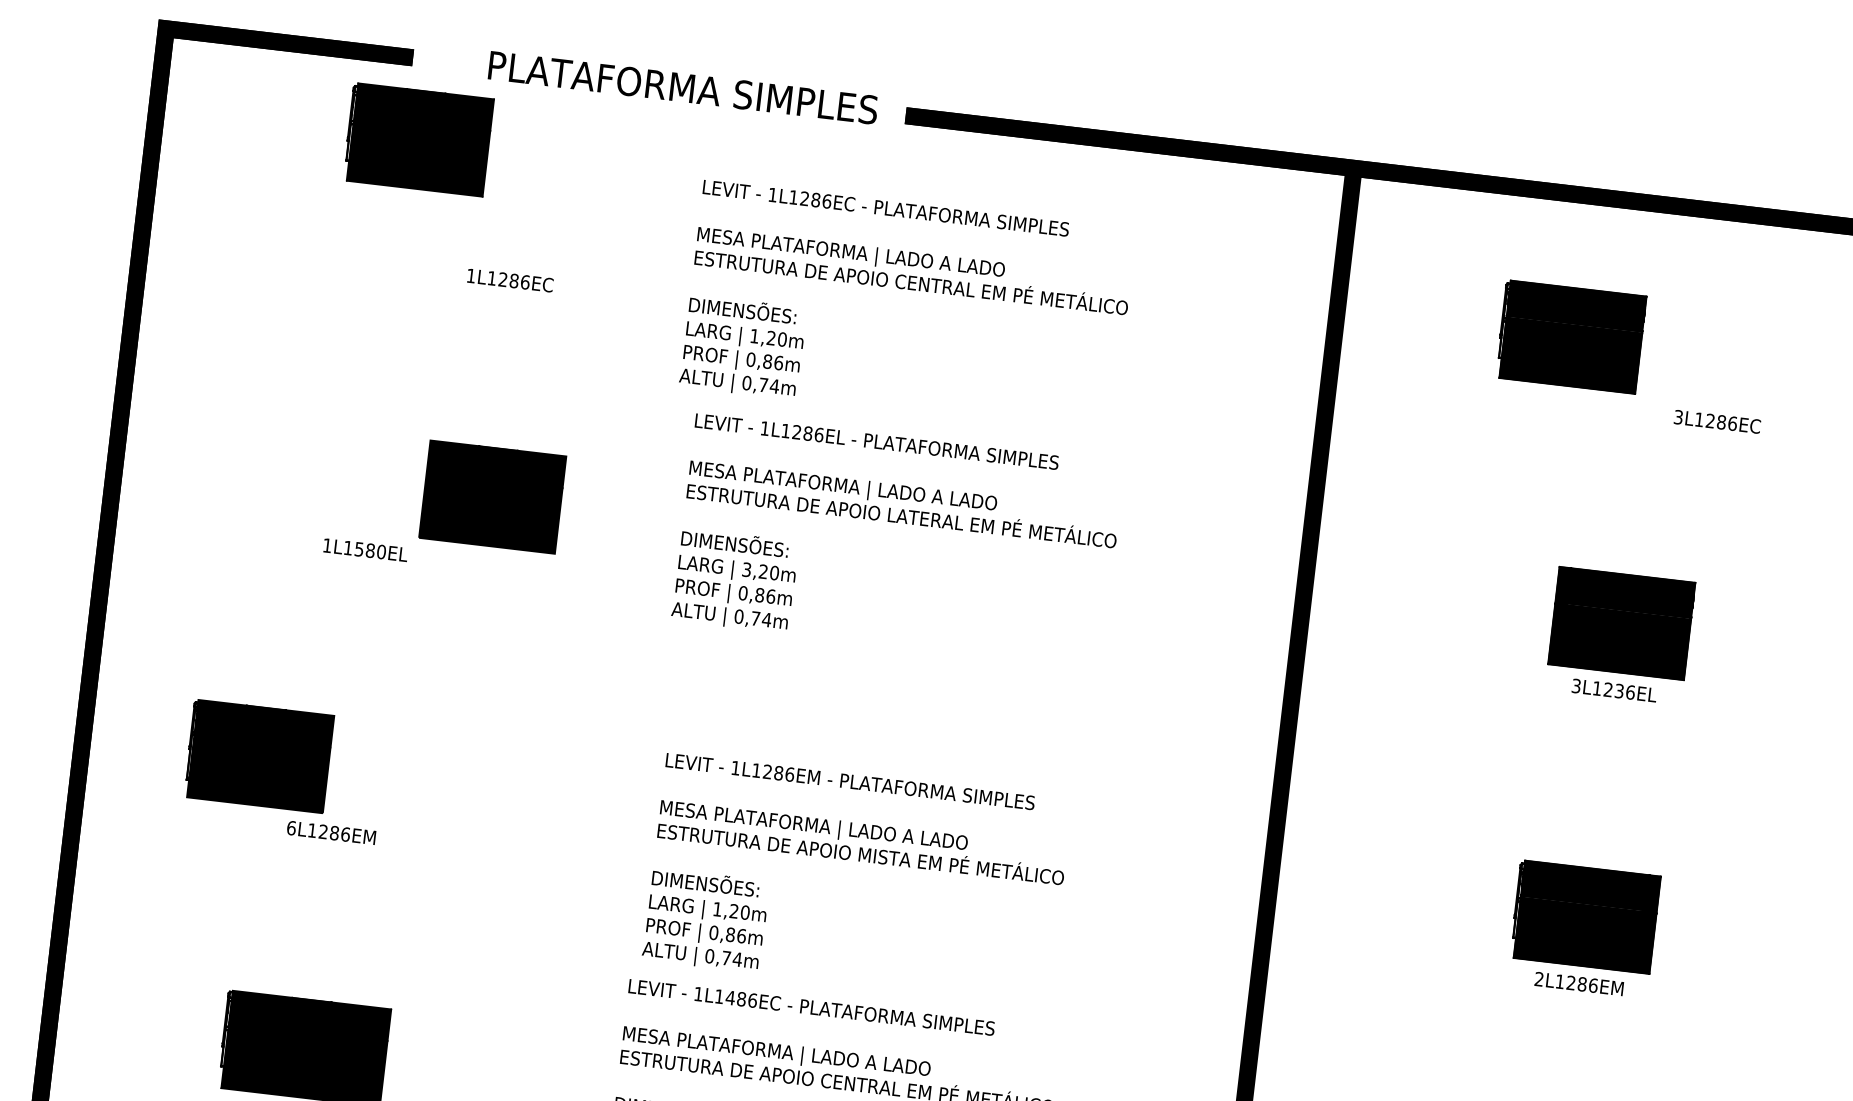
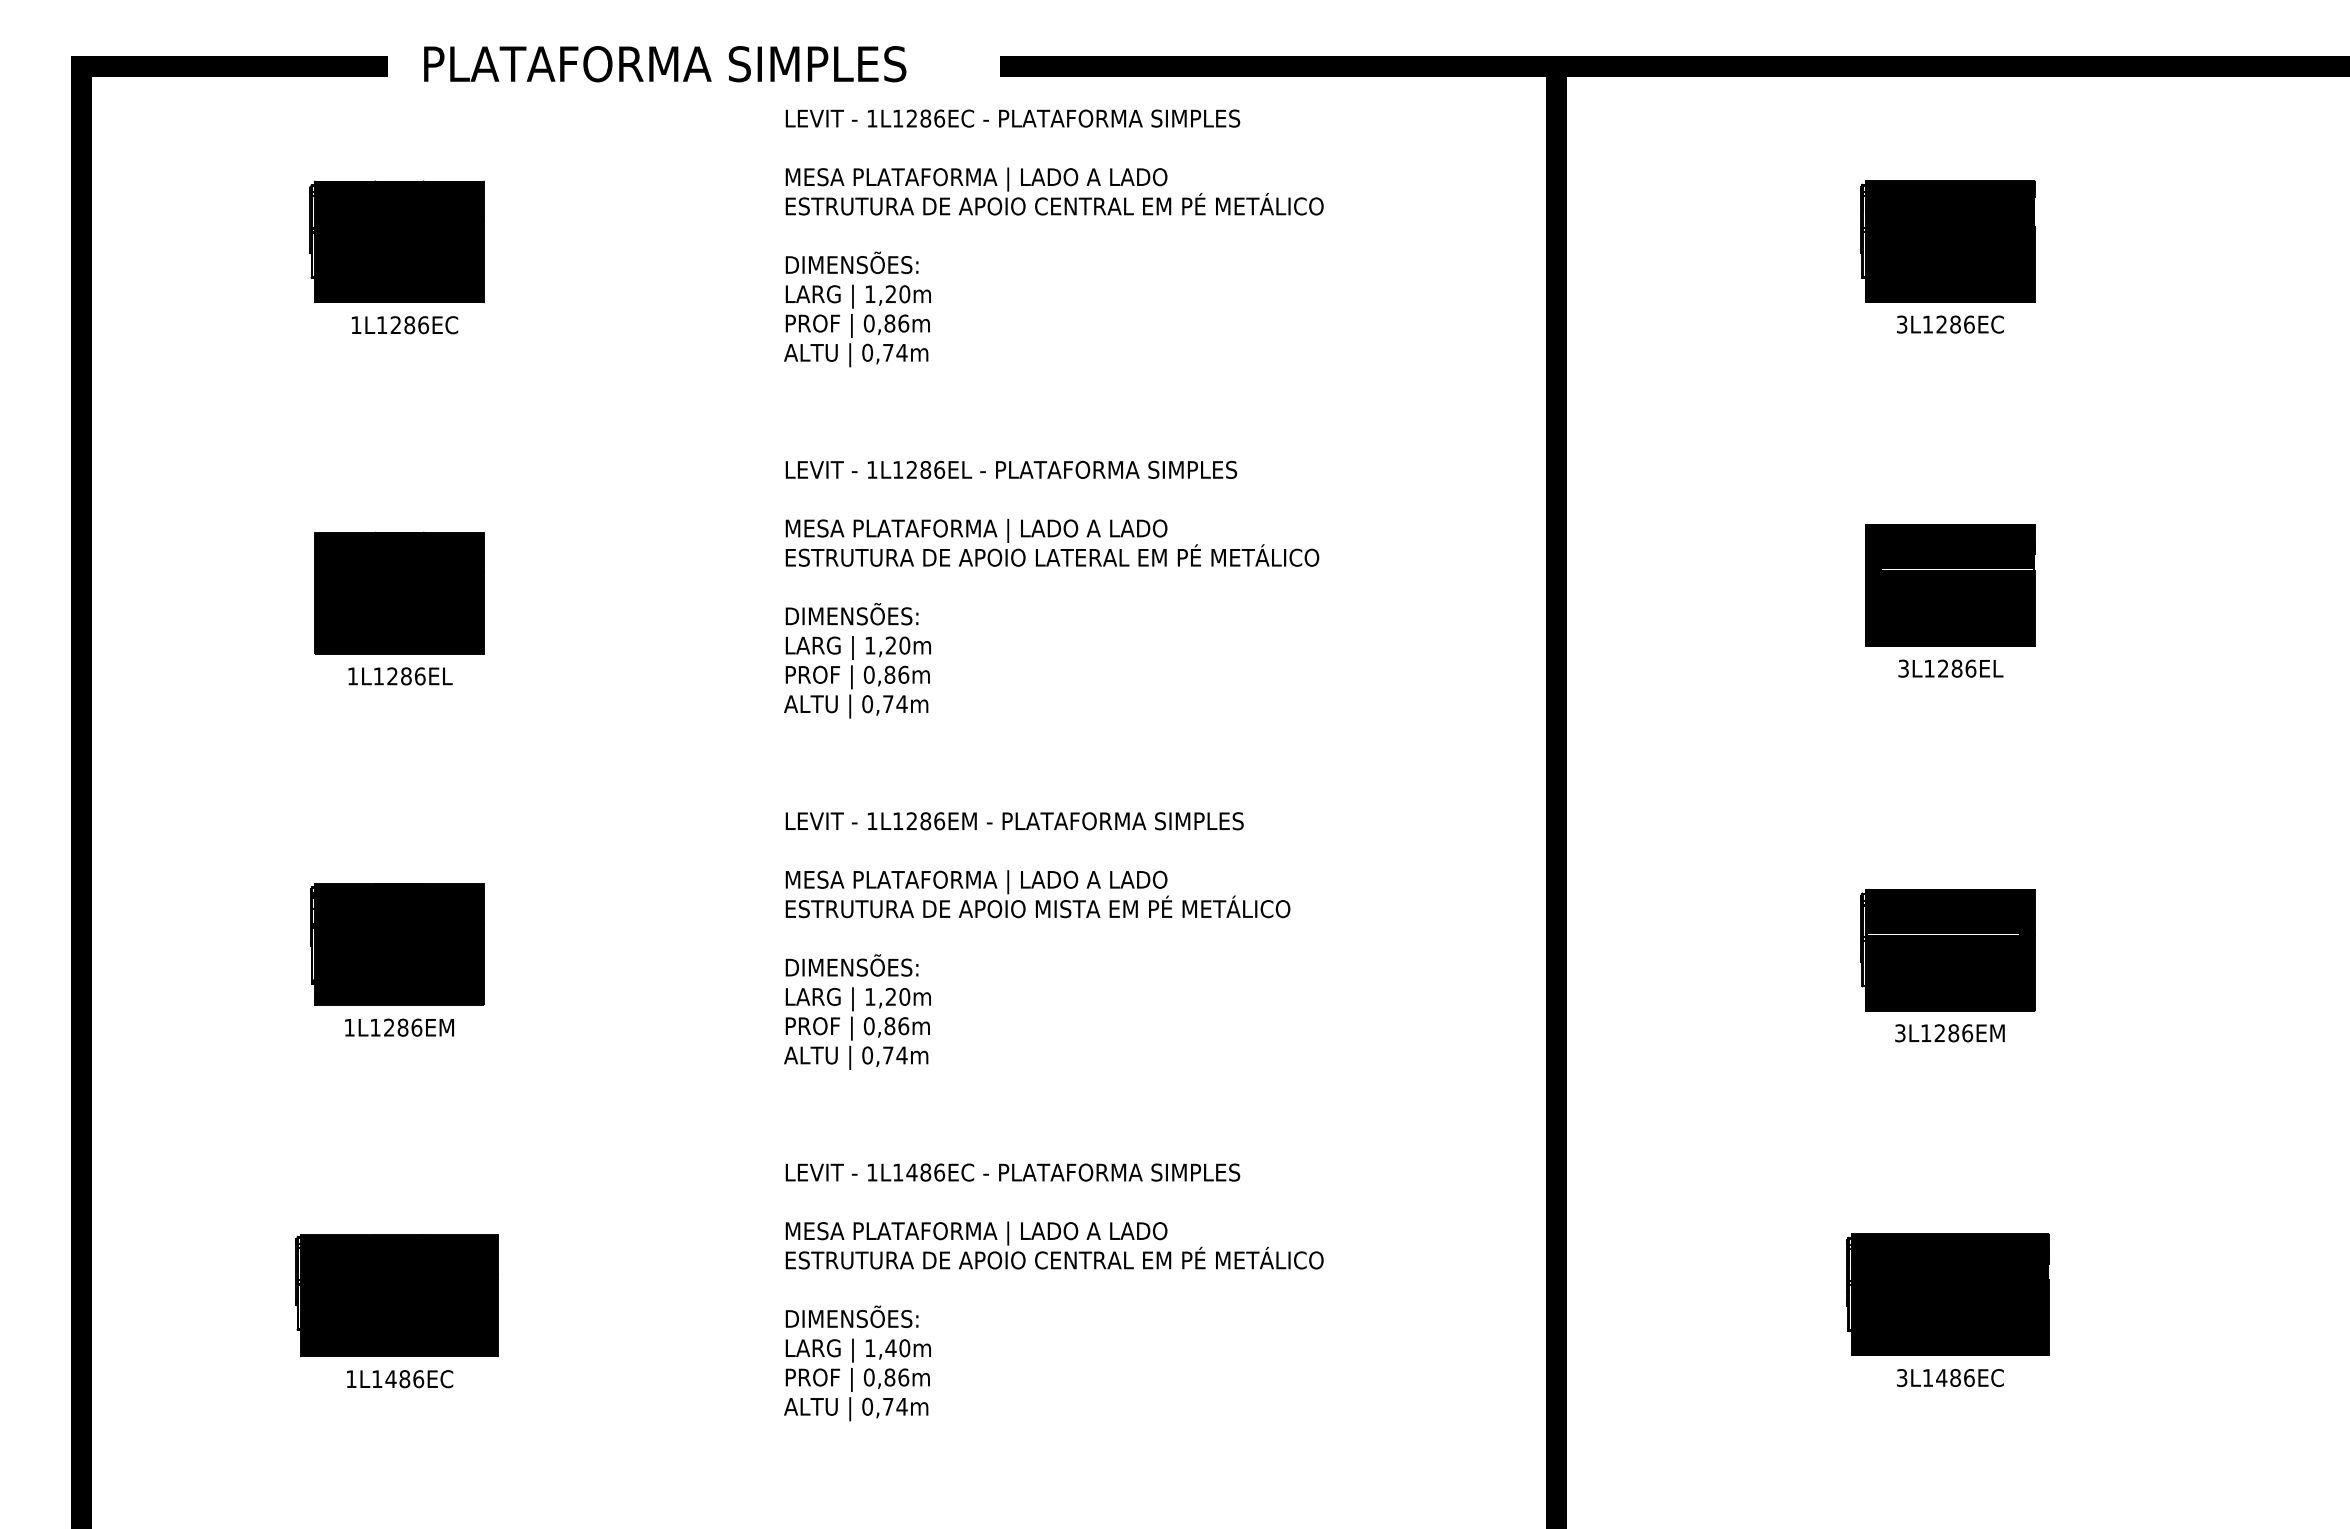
text: (683, 88) -> (665, 64), moved
part: (418, 139) -> (396, 241), moved
text: (509, 280) -> (404, 325), moved
text: (907, 308) -> (1053, 238), moved
part: (1570, 336) -> (1947, 241), moved
text: (1717, 421) -> (1950, 324), moved
part: (492, 496) -> (399, 592), moved
text: (370, 550) -> (406, 676), 1L1580EL -> 1L1286EL
text: (746, 569) -> (870, 645), 3,20m -> 1,20m
text: (1618, 690) -> (1956, 668), 3L1236EL -> 3L1286EL
part: (259, 756) -> (397, 944), moved
text: (291, 827) -> (349, 1027), 6L1286EM -> 1L1286EM
text: (857, 879) -> (1037, 940), moved
text: (1539, 979) -> (1900, 1033), 2L1286EM -> 3L1286EM

